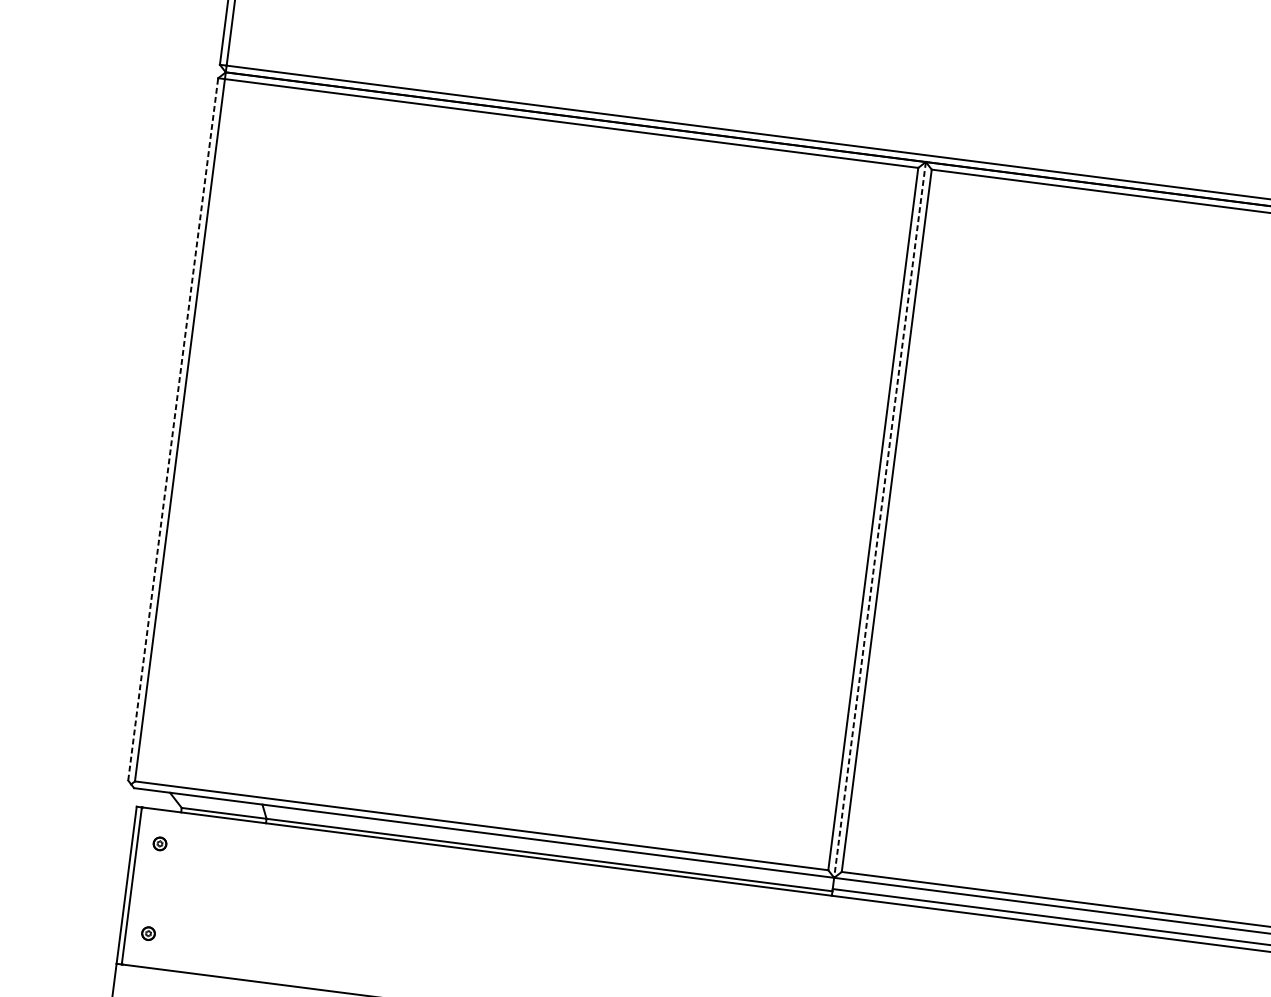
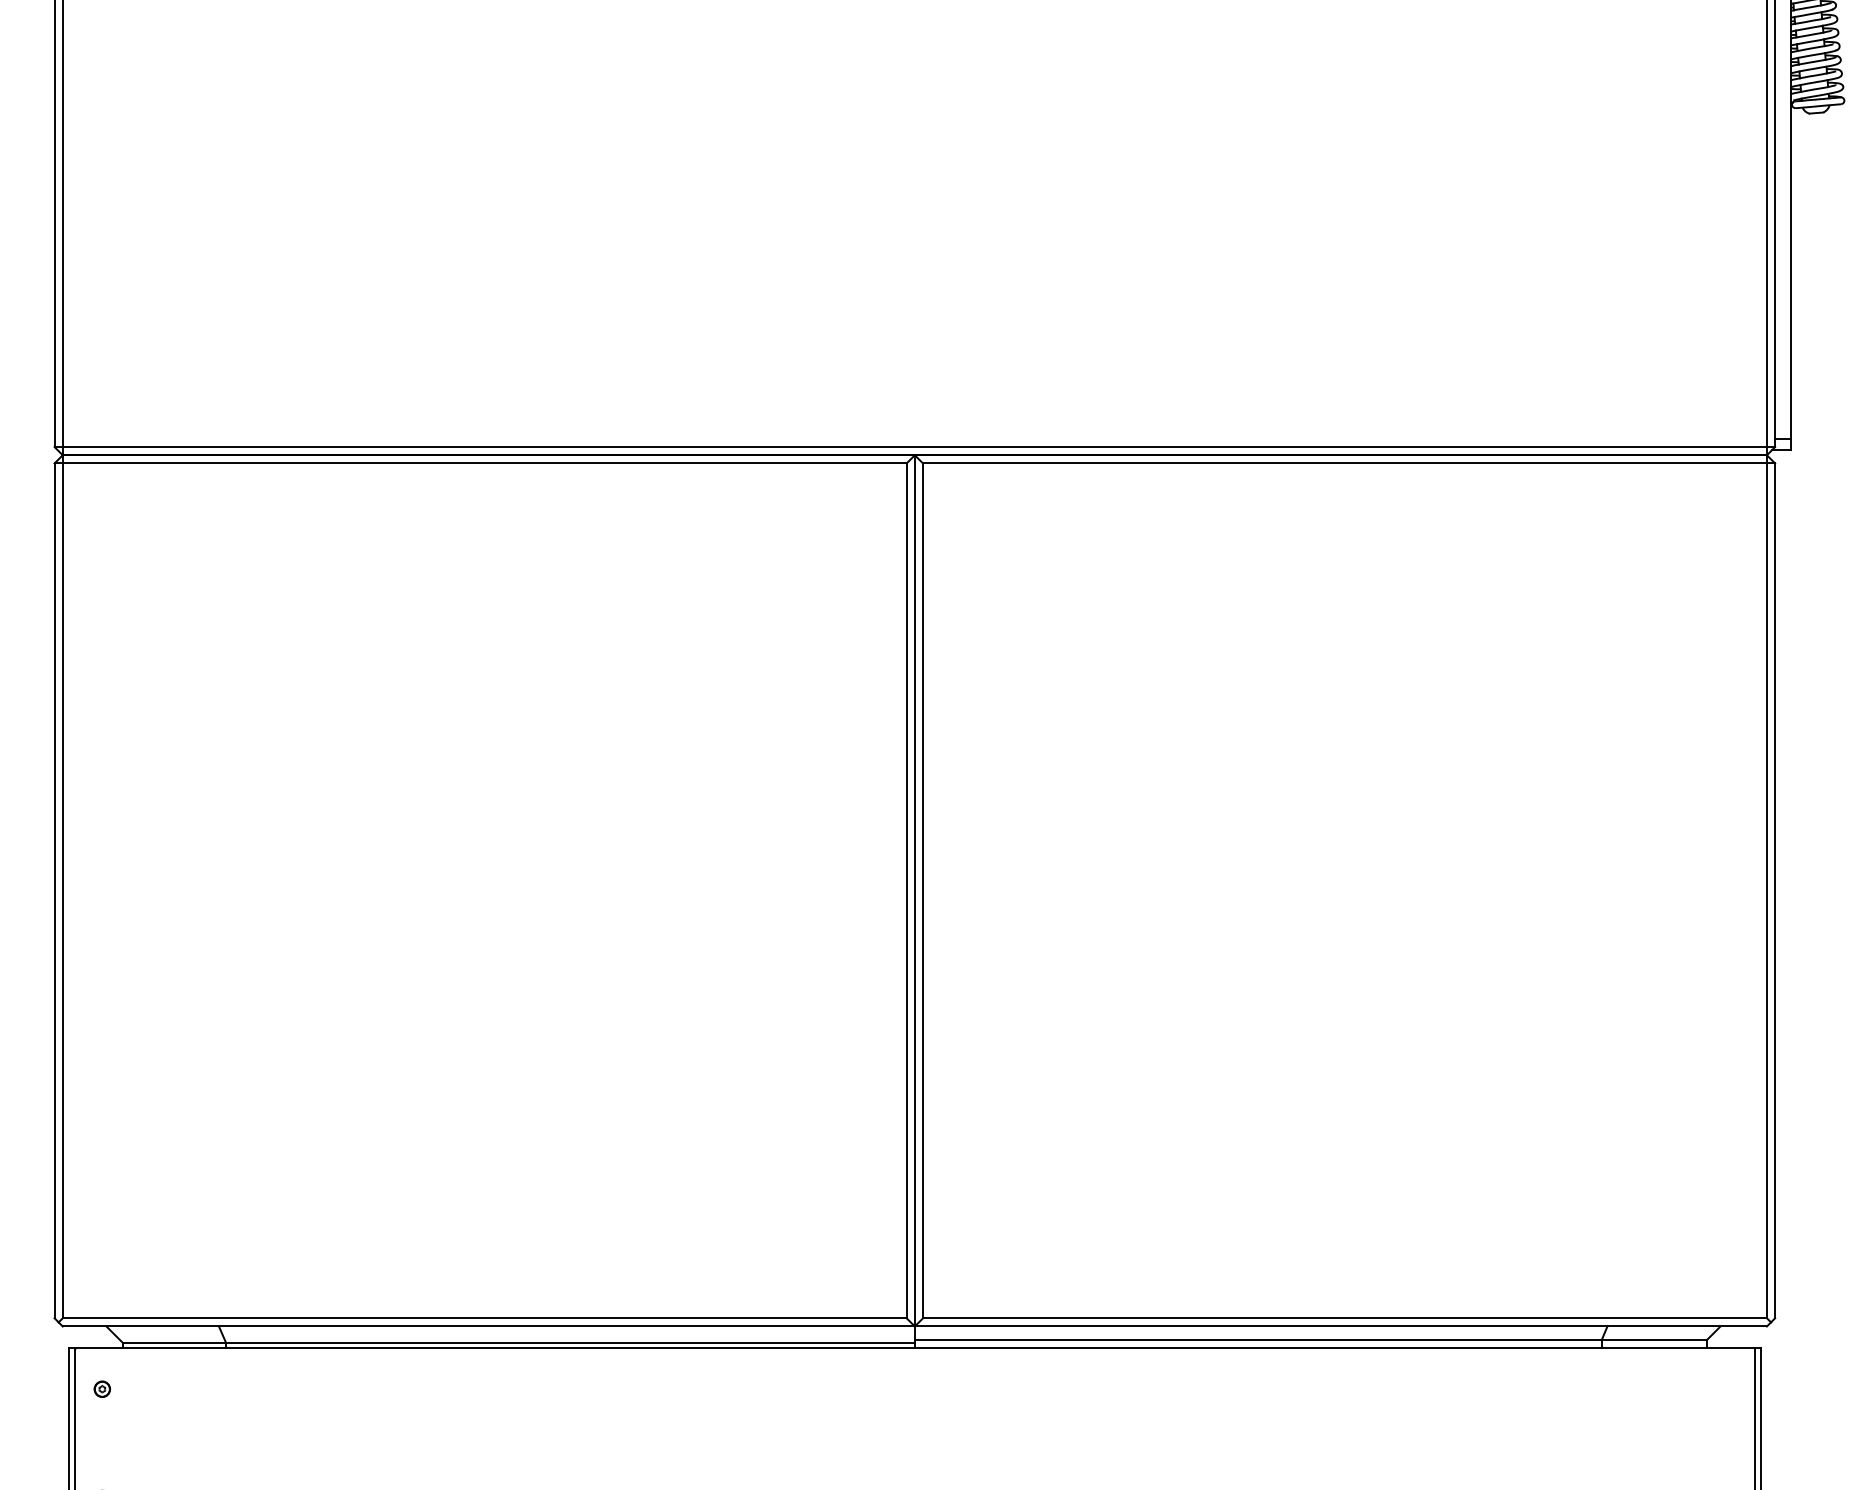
line: (173, 429) -> (54, 890), dashed -> solid
line: (879, 519) -> (914, 890), dashed -> solid

